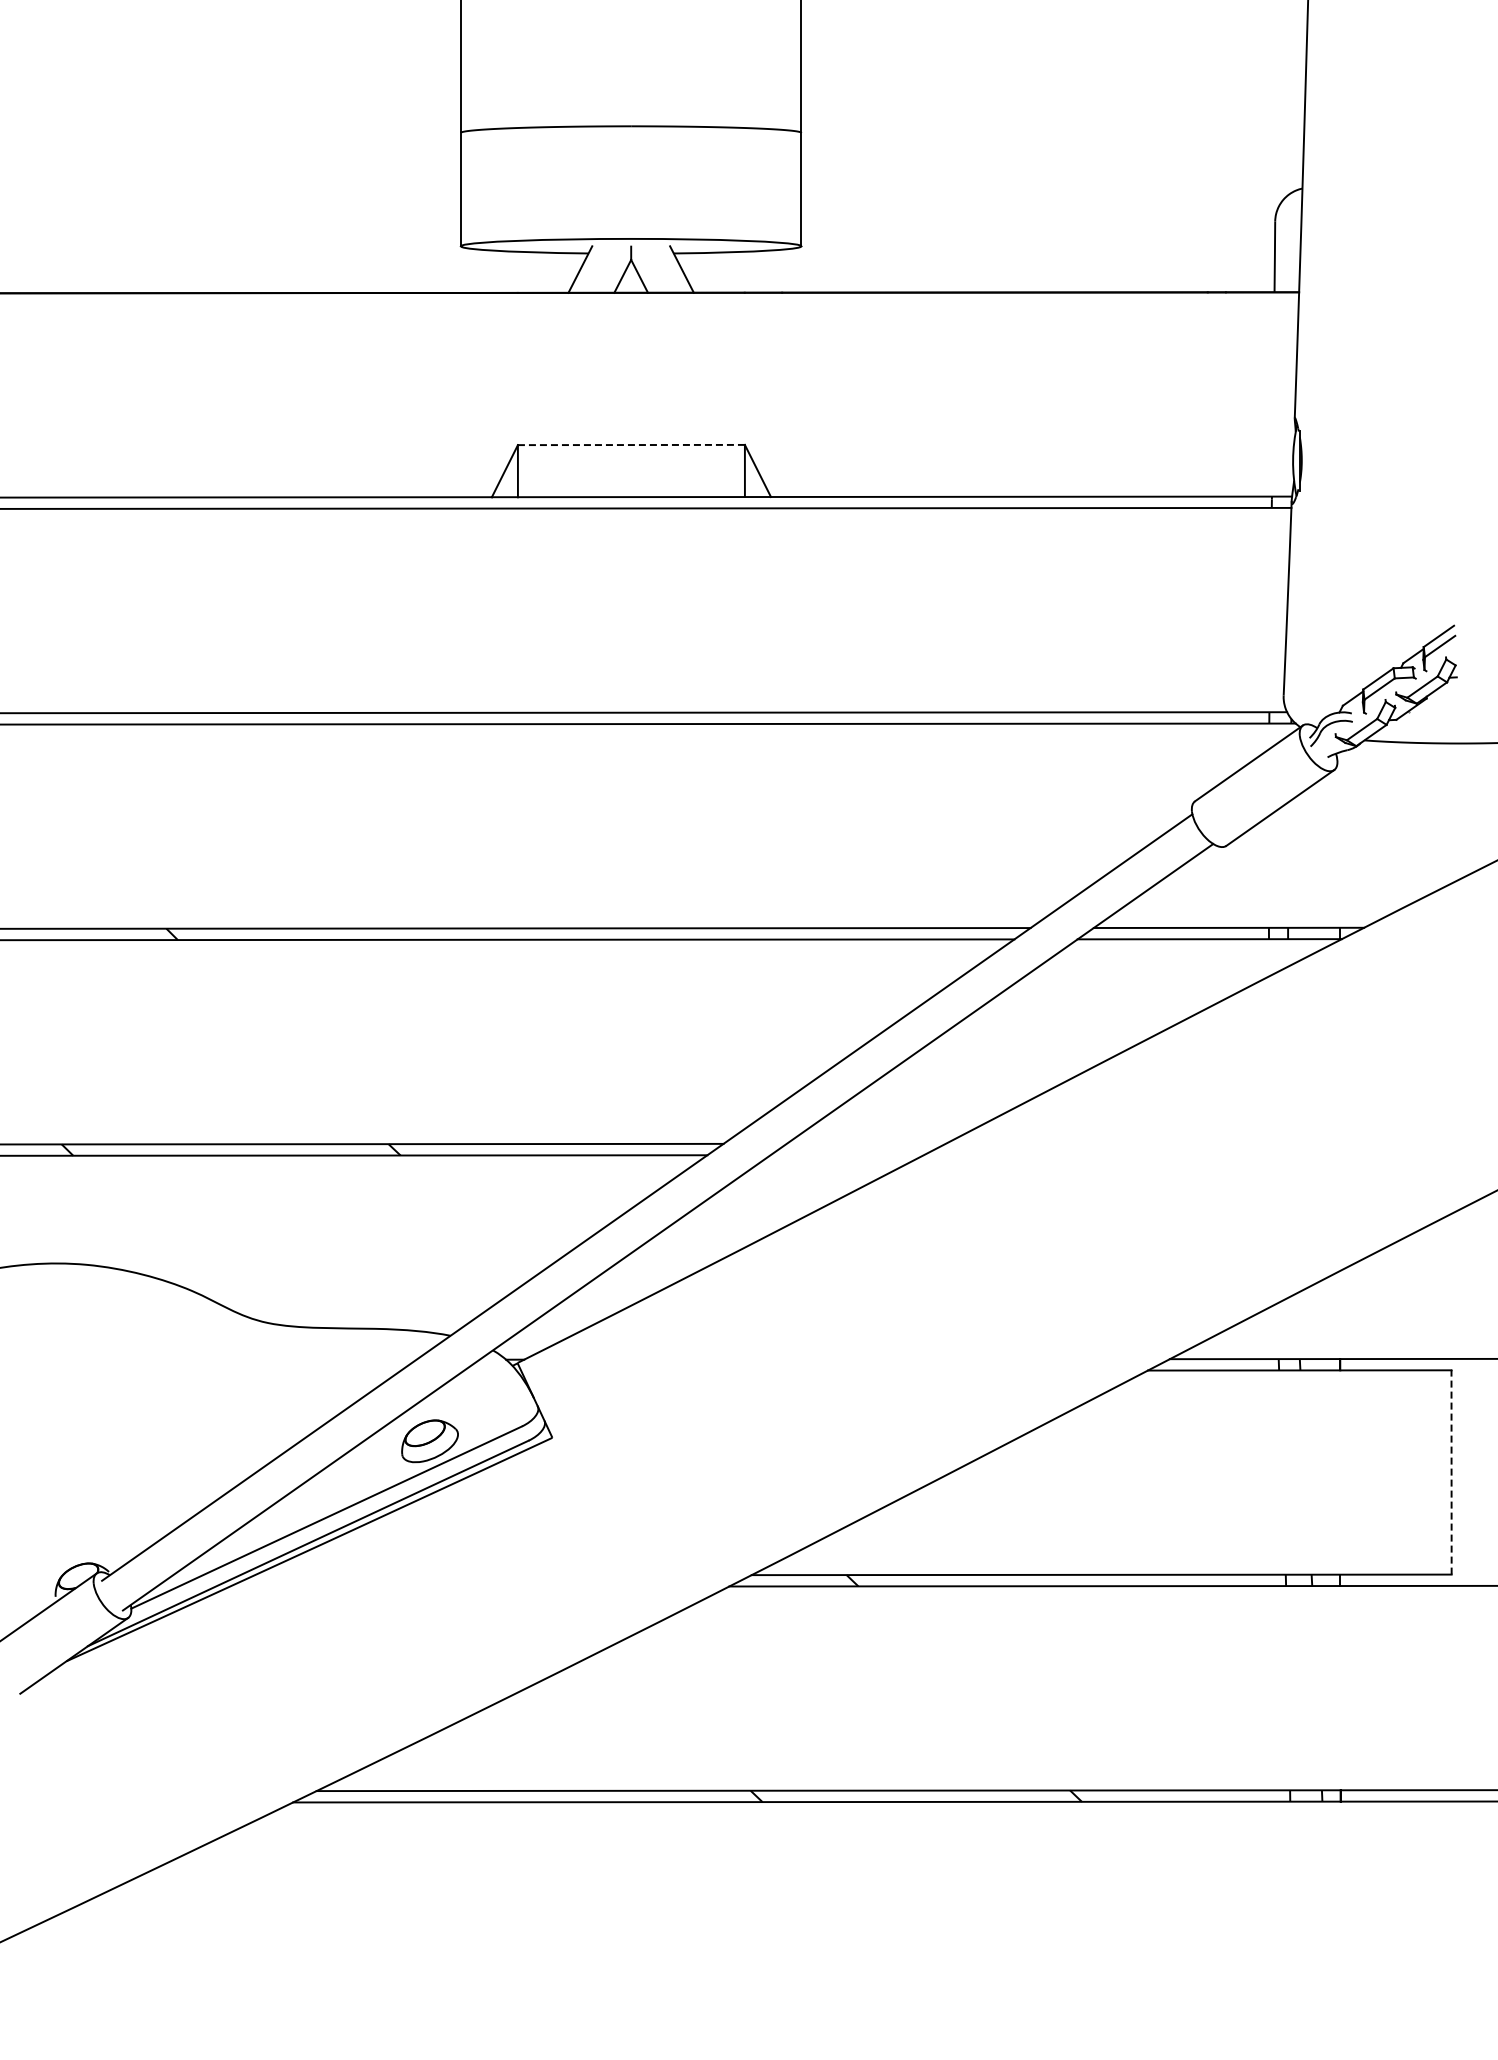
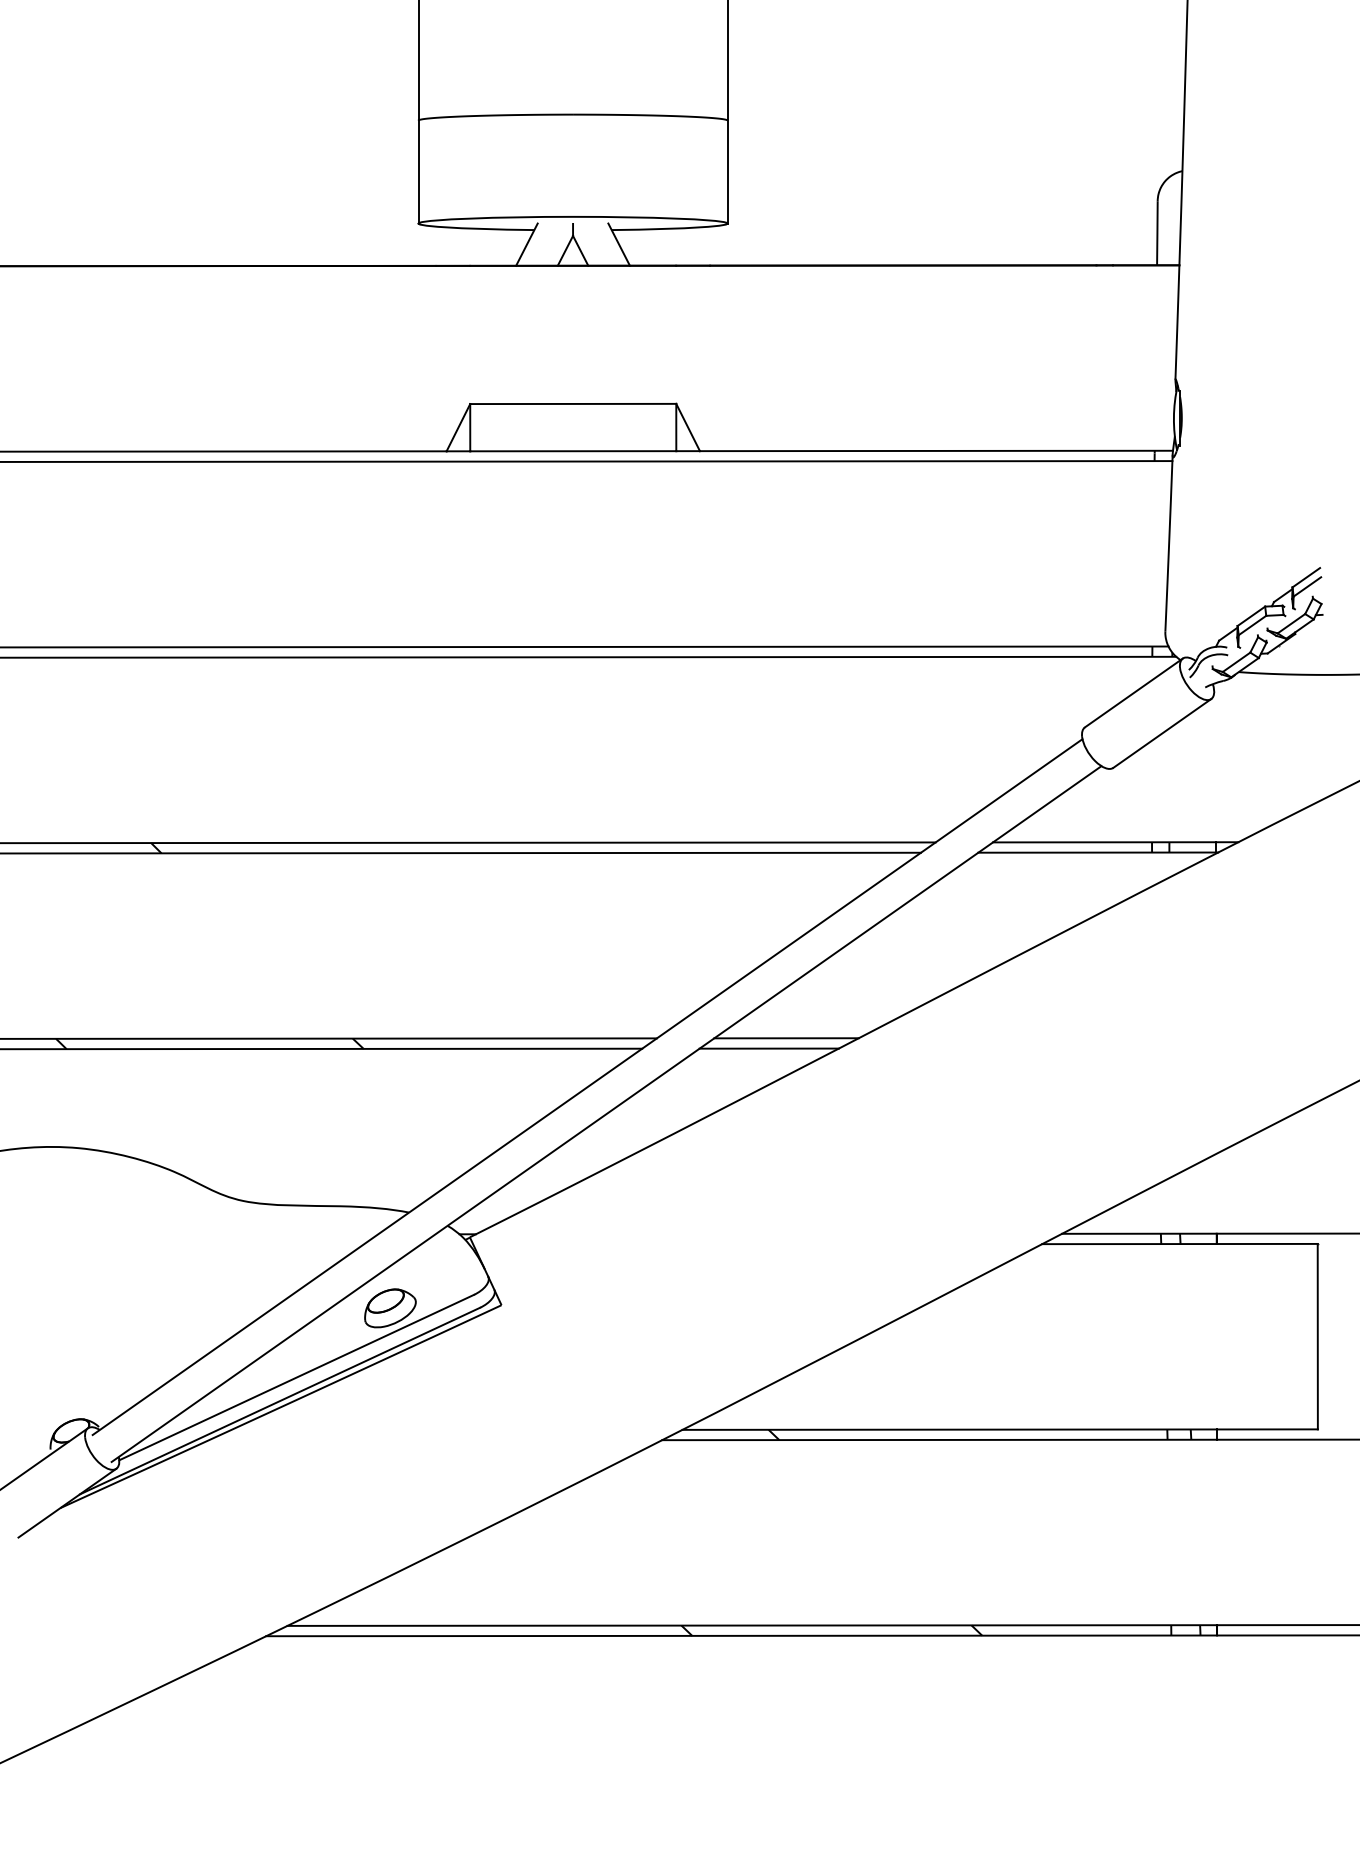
line: (631, 445) -> (573, 404), dashed -> solid
line: (865, 1143) -> (785, 1038), added
line: (847, 1155) -> (769, 1048), added
line: (1451, 1471) -> (1317, 1335), dashed -> solid

